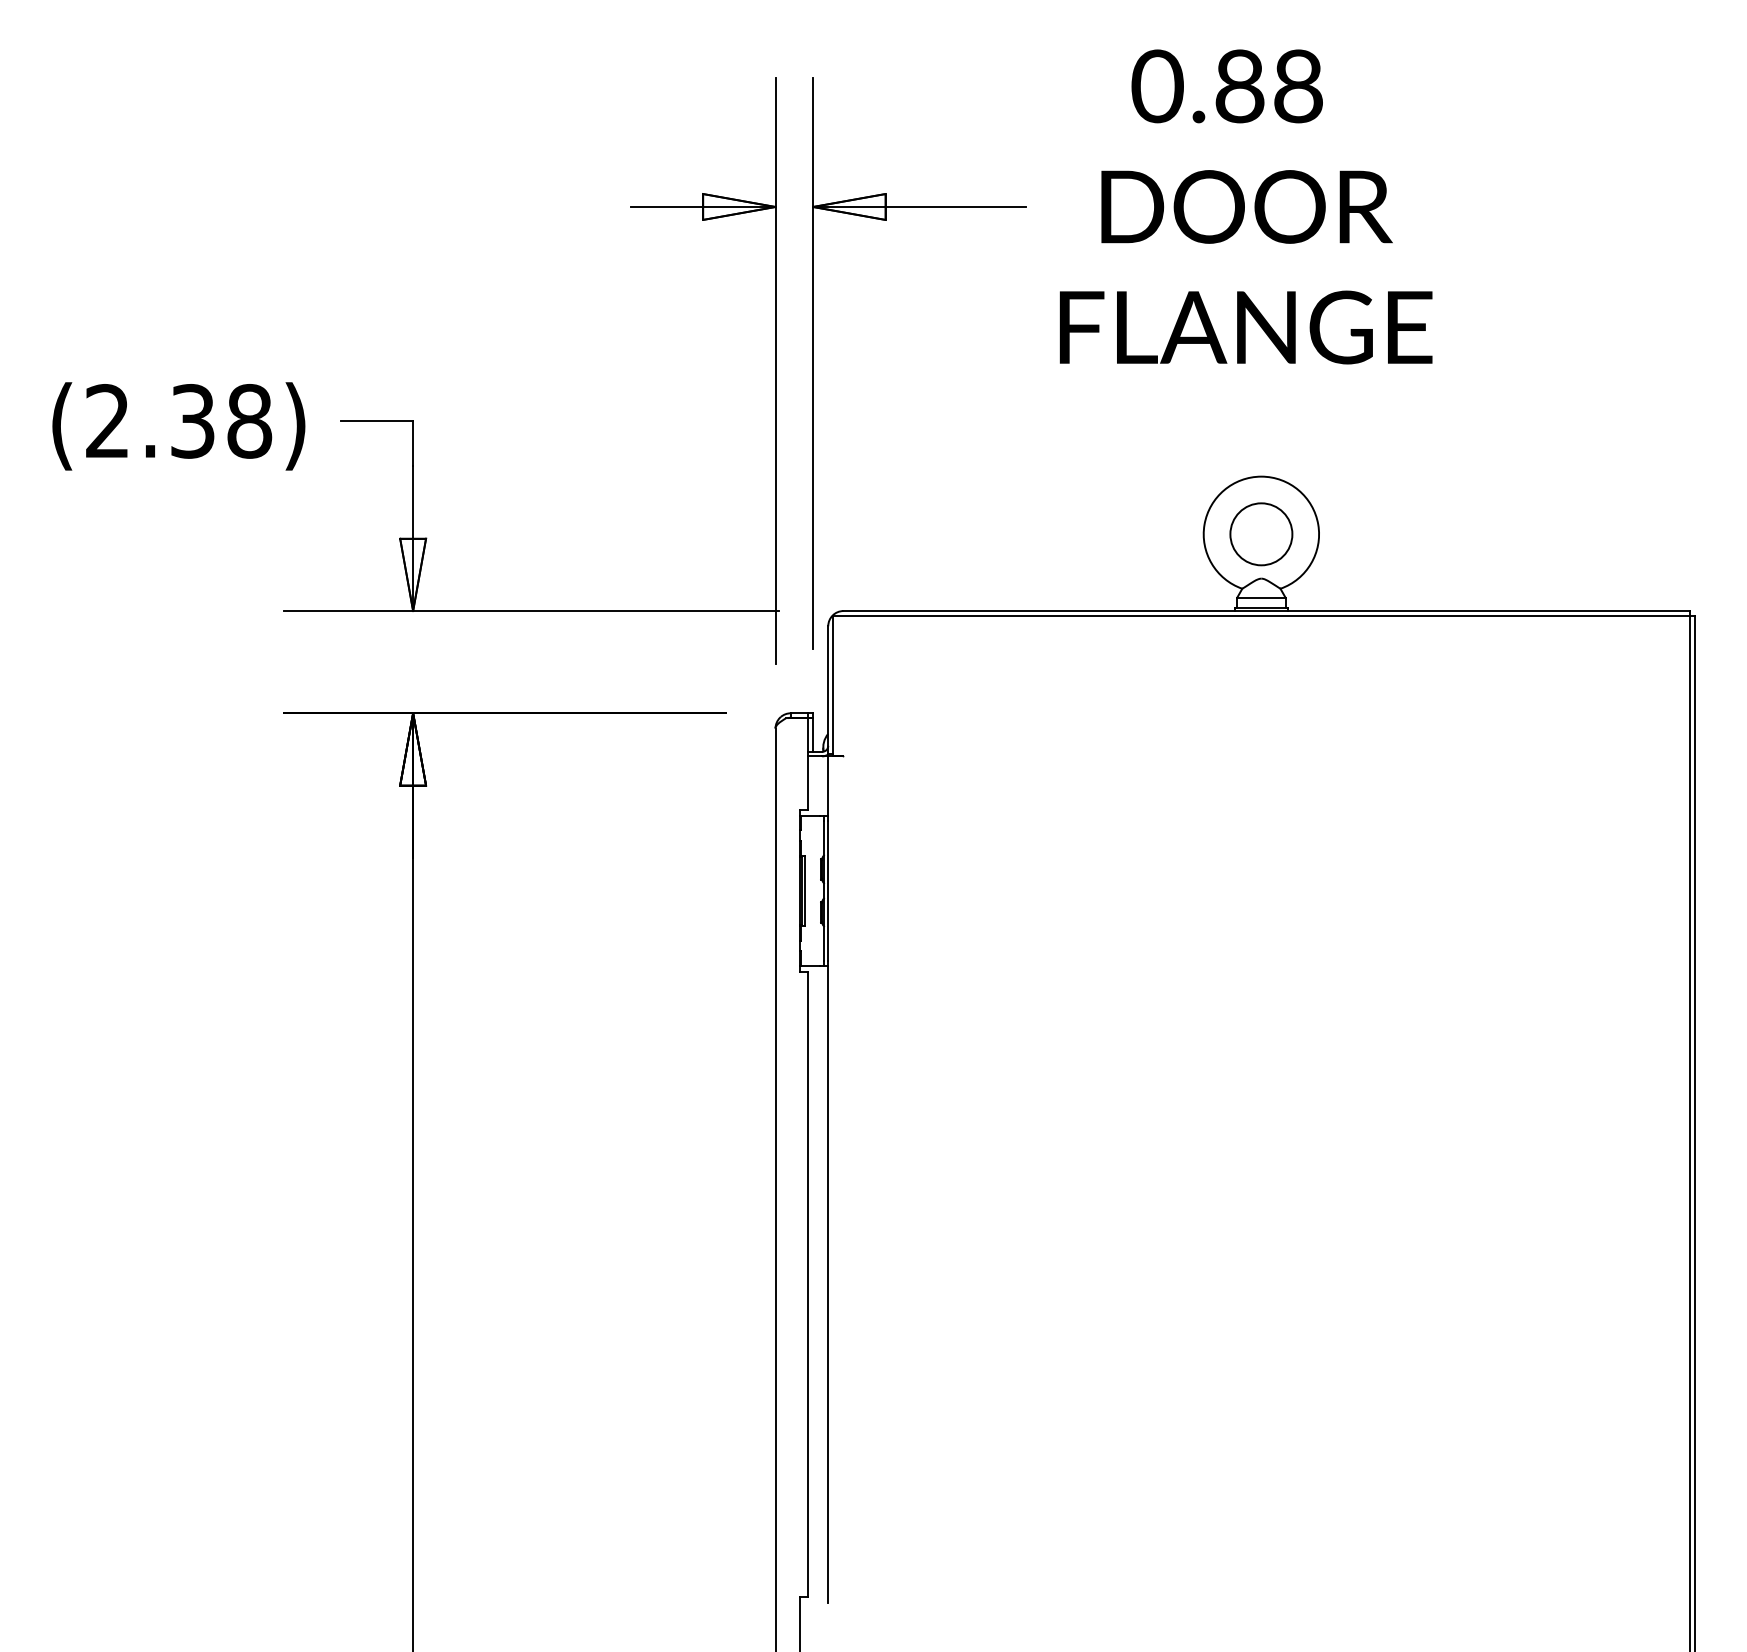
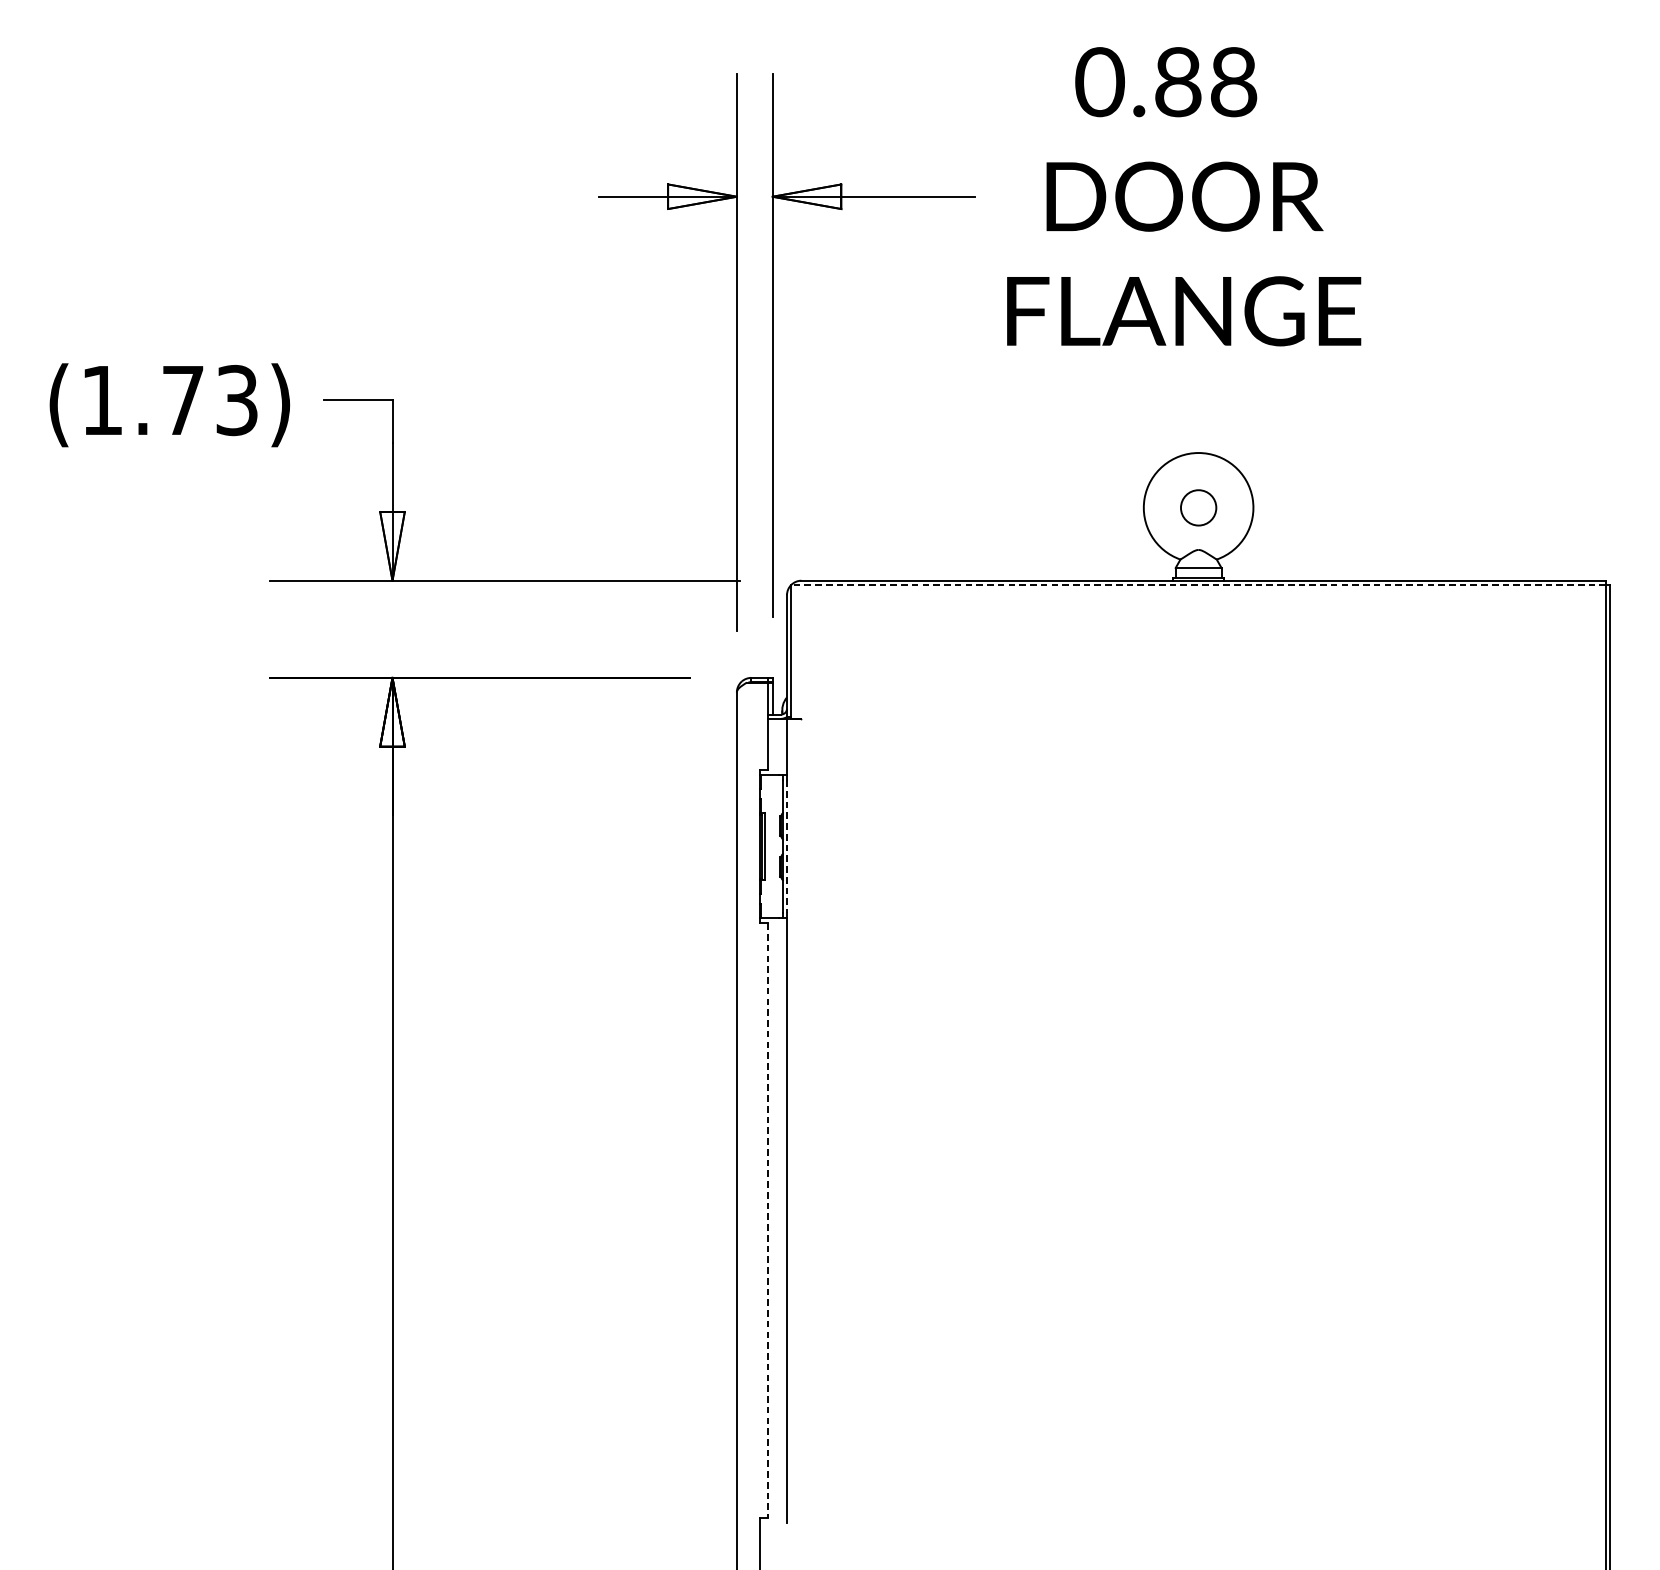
text: (179, 421) -> (170, 400), (2.38) -> (1.73)
circle: (1261, 534) -> (1198, 507), size x0.6
line: (1261, 615) -> (1198, 584), solid -> dashed
line: (828, 890) -> (787, 846), solid -> dashed
line: (807, 1284) -> (767, 1220), solid -> dashed

